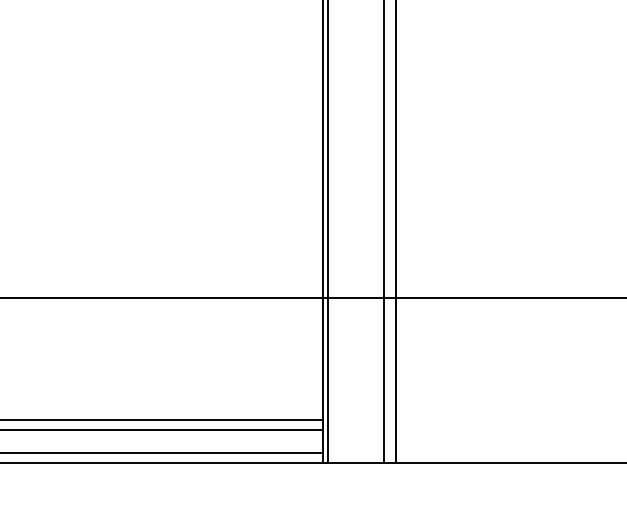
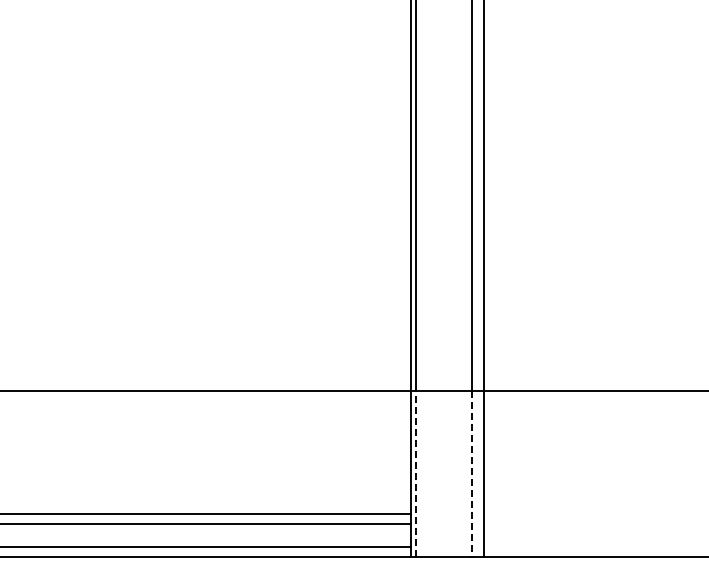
line: (327, 381) -> (415, 474), solid -> dashed
line: (384, 381) -> (472, 474), solid -> dashed

